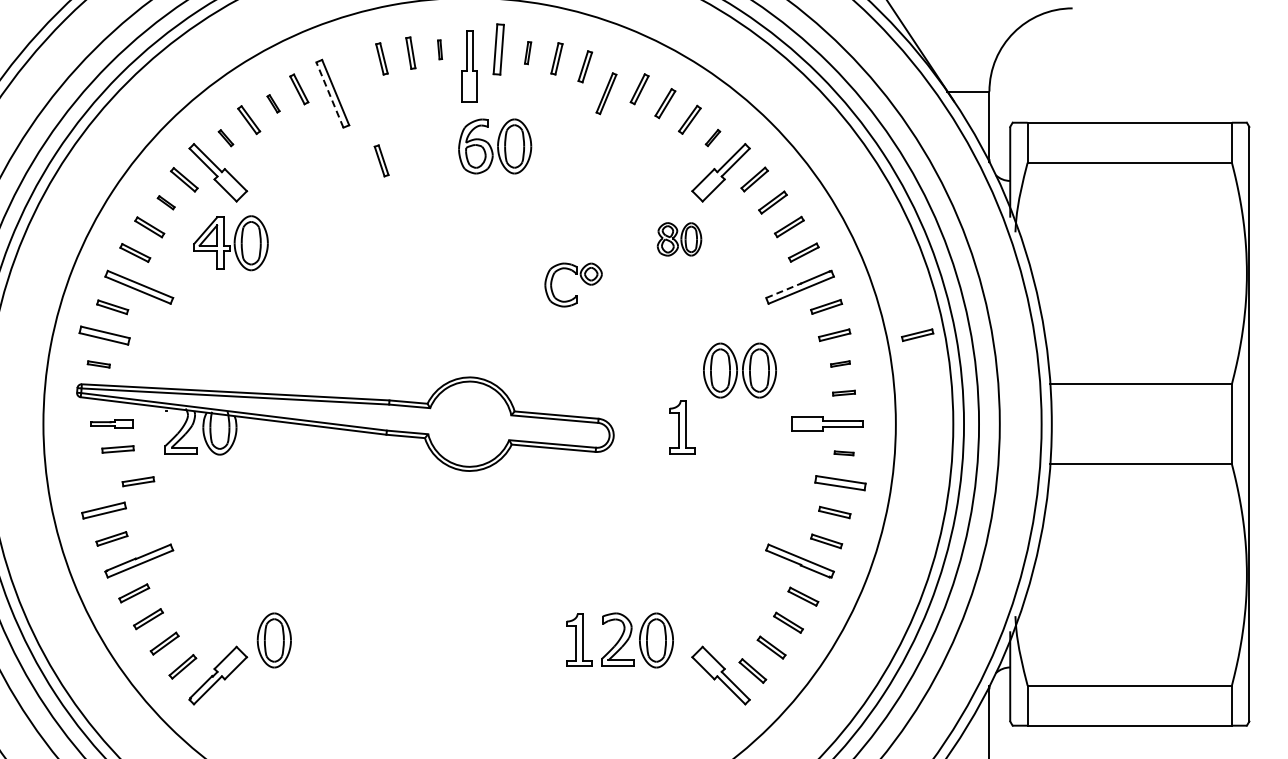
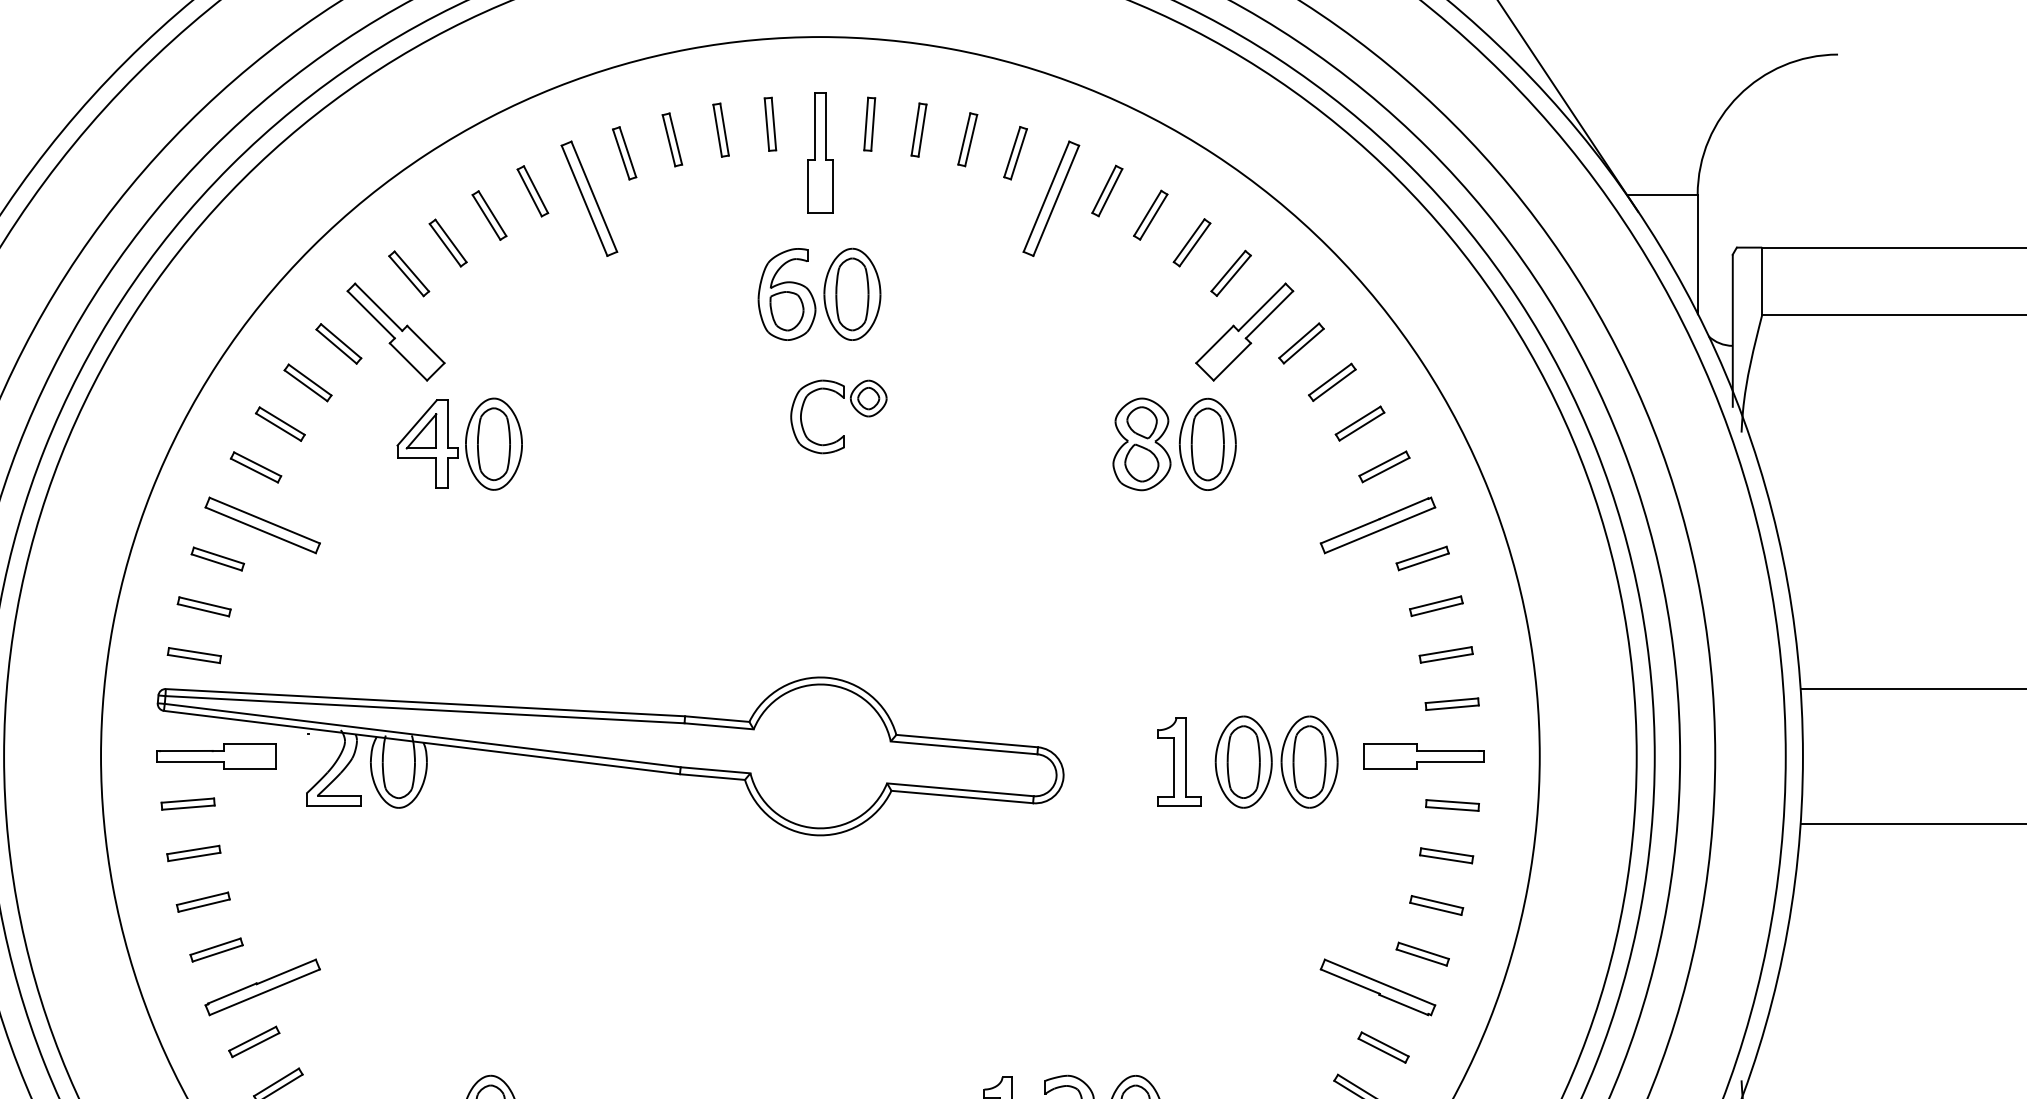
part: (439, 49) -> (769, 123), size x1.67
part: (498, 49) -> (869, 123), size x0.62
part: (527, 52) -> (918, 129), size x1.43
part: (606, 93) -> (1051, 198), size x1.67
line: (329, 94) -> (583, 199), dashed -> solid
part: (273, 103) -> (489, 215), size x1.67
part: (225, 137) -> (408, 272), size x1.67
part: (712, 137) -> (1230, 272), size x1.67
part: (495, 146) -> (820, 294), moved
part: (381, 160) -> (624, 152), moved
part: (166, 202) -> (308, 382), size x1.67
part: (679, 239) -> (1174, 444), size x1.67
part: (230, 243) -> (458, 444), moved
part: (581, 279) -> (852, 407), moved
line: (783, 290) -> (1350, 530), dashed -> solid
part: (104, 335) -> (204, 606), size x0.62
part: (917, 335) -> (1576, 606), removed
part: (840, 363) -> (1446, 653), size x1.67
part: (98, 364) -> (193, 655), size x1.43
part: (739, 370) -> (1275, 761), moved
part: (843, 392) -> (1451, 702), size x1.43
part: (111, 423) -> (215, 755), size x1.67
part: (117, 449) -> (187, 804), moved
part: (843, 453) -> (1451, 805), size x1.67
part: (138, 481) -> (193, 853), moved
part: (840, 482) -> (1446, 854), size x0.62
part: (103, 510) -> (202, 902), size x0.71

